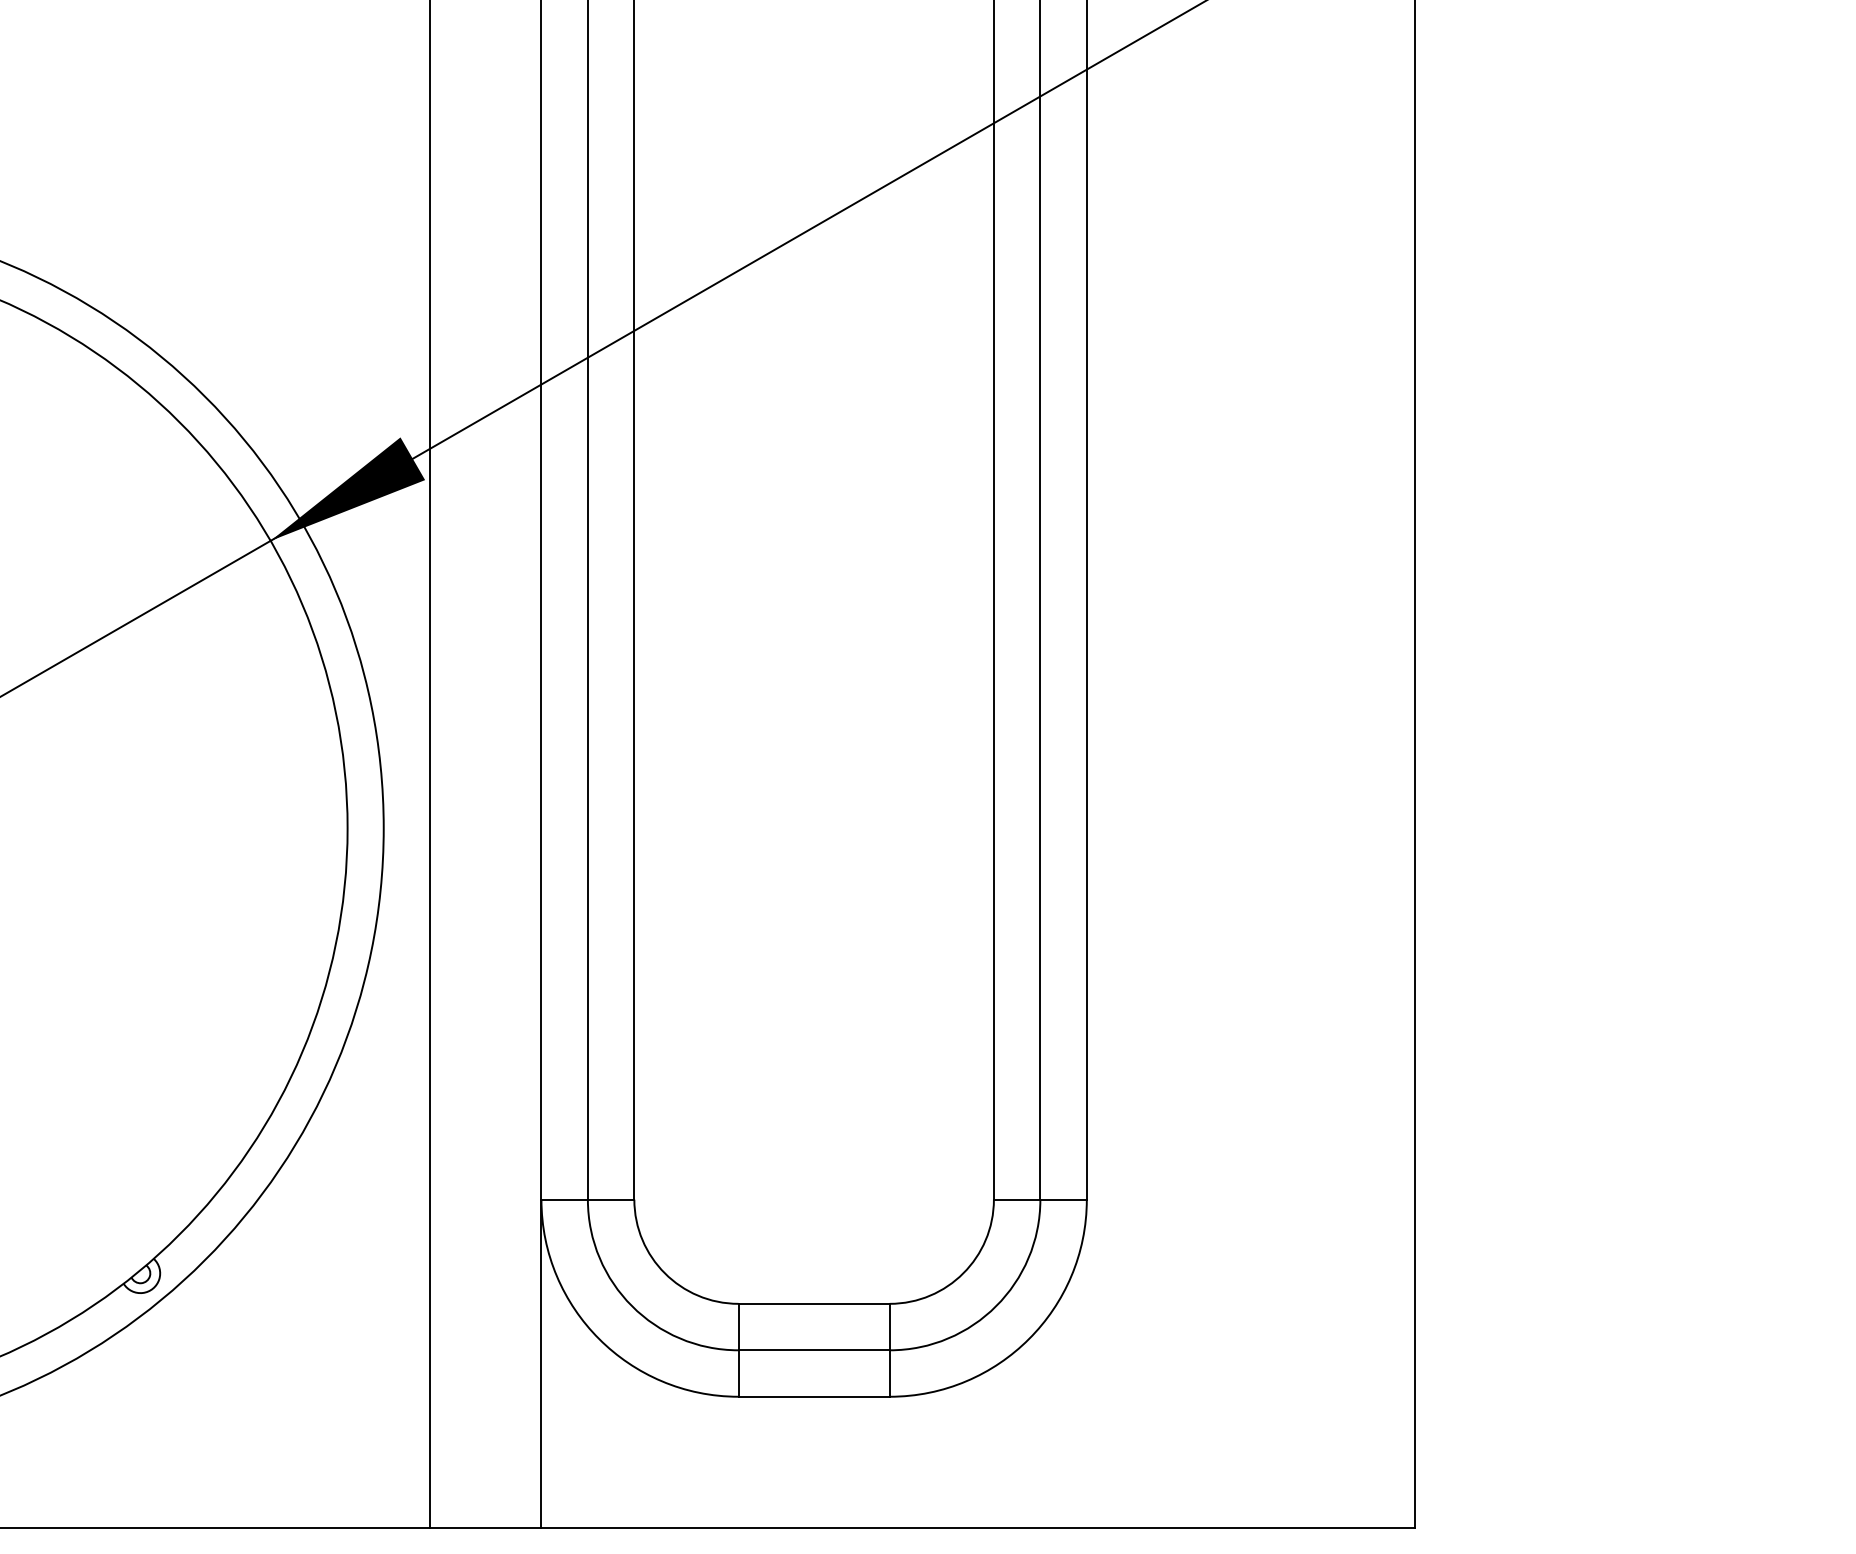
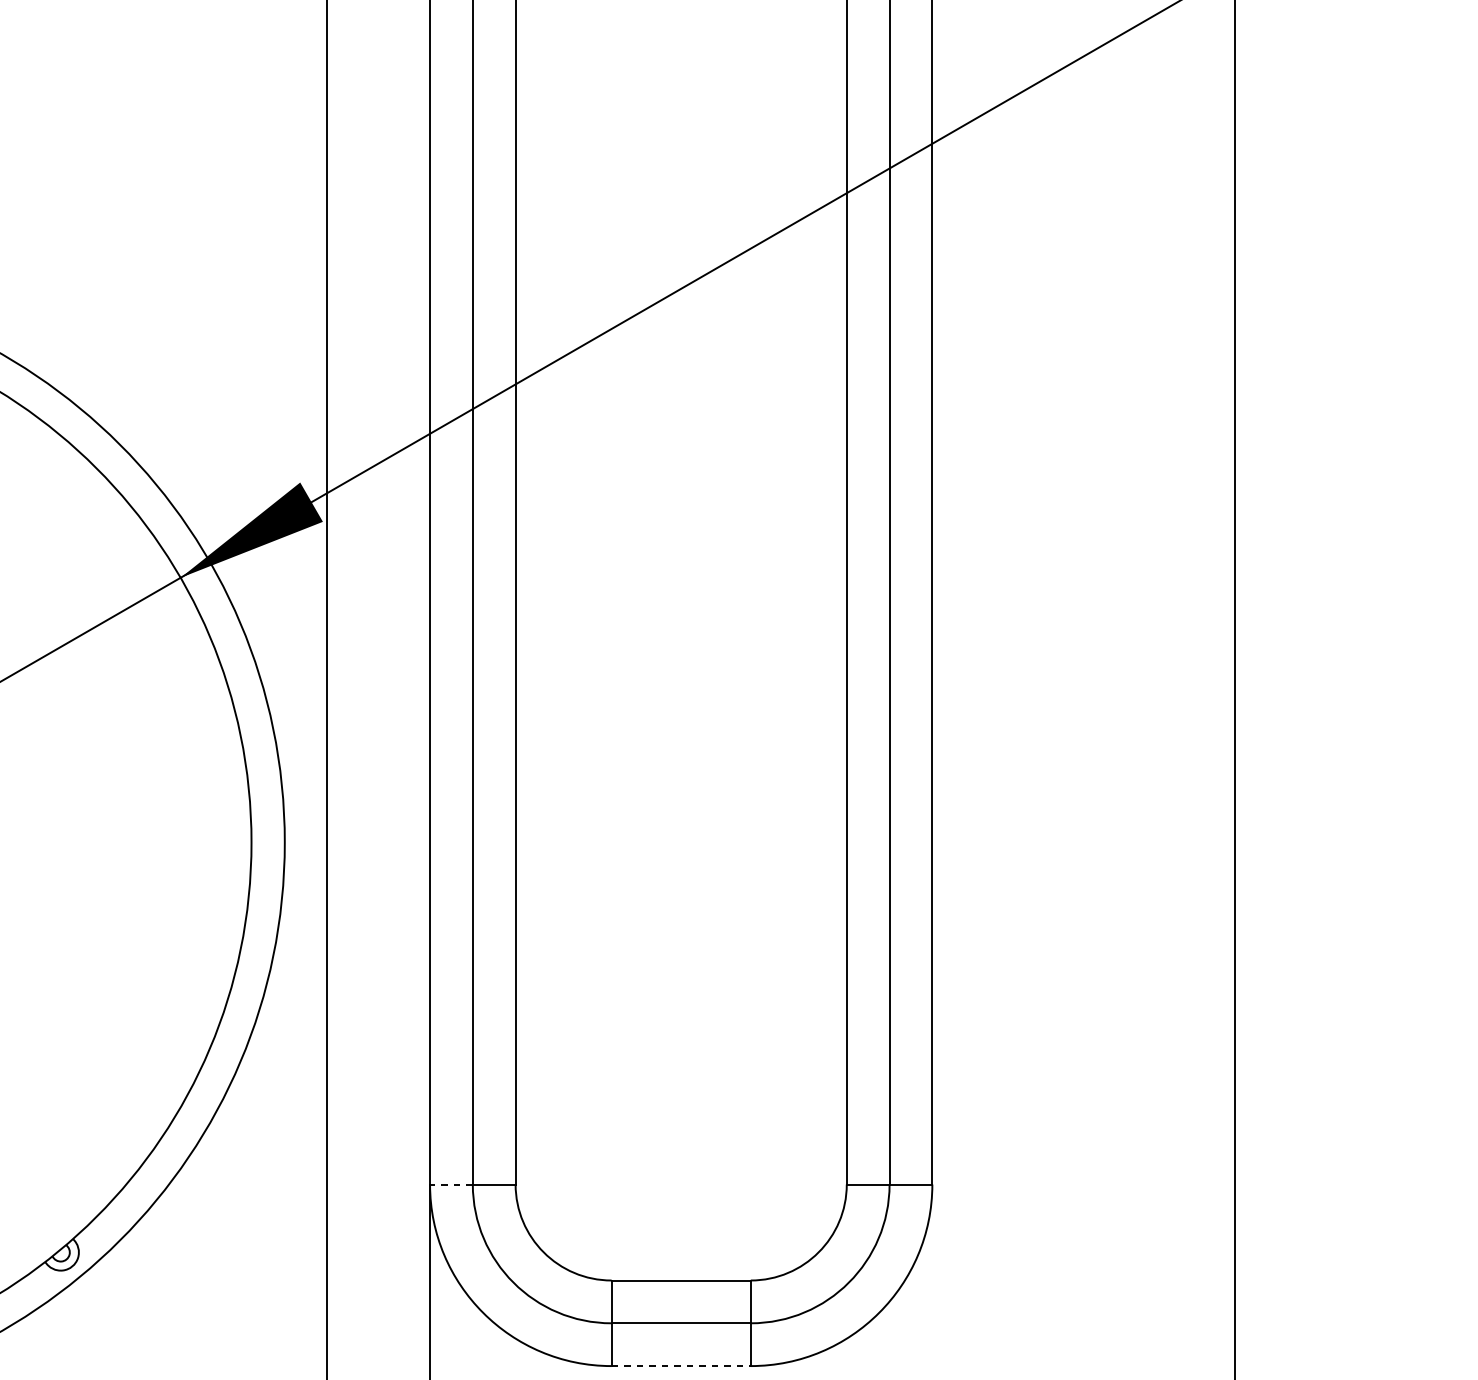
line: (564, 1199) -> (451, 1184), solid -> dashed
line: (814, 1396) -> (681, 1365), solid -> dashed

